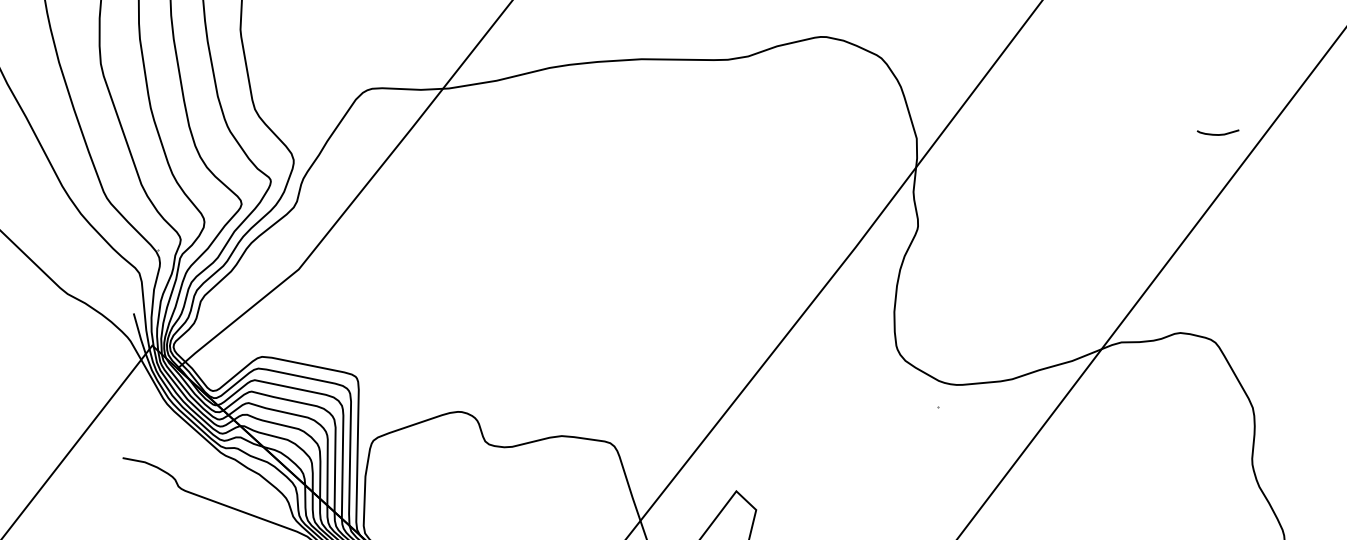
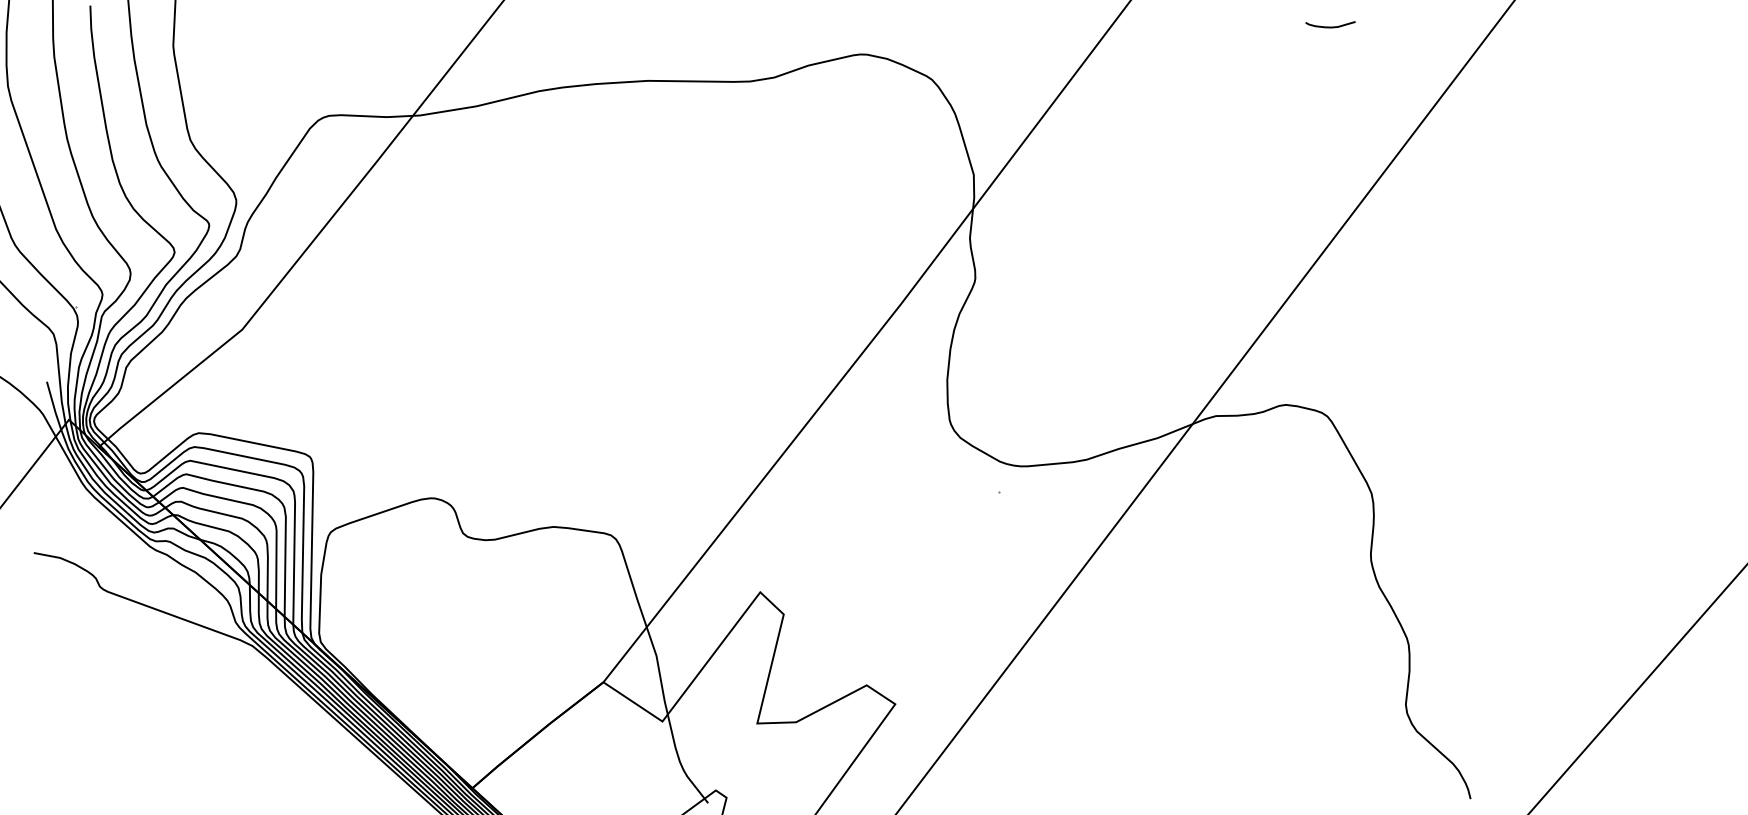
curve: (1218, 134) -> (1330, 26), moved

